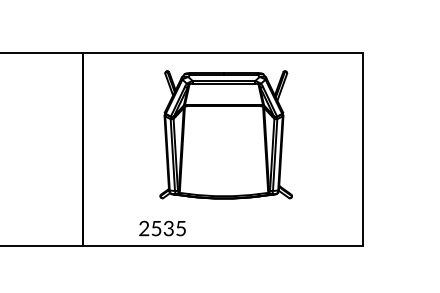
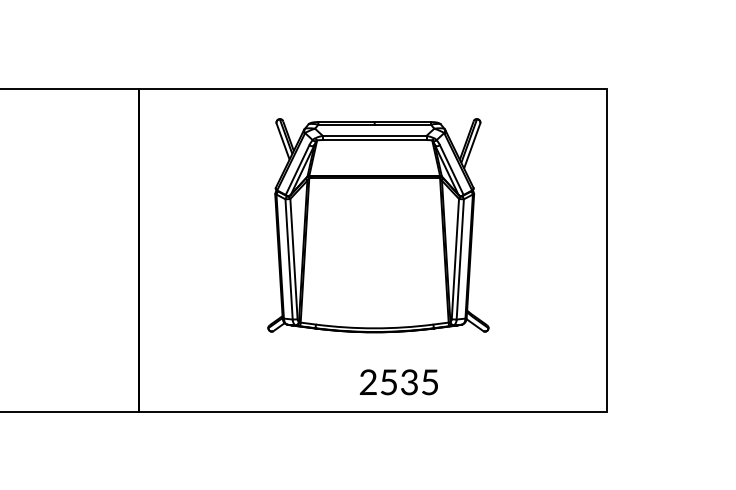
text: (162, 228) -> (398, 382), moved

